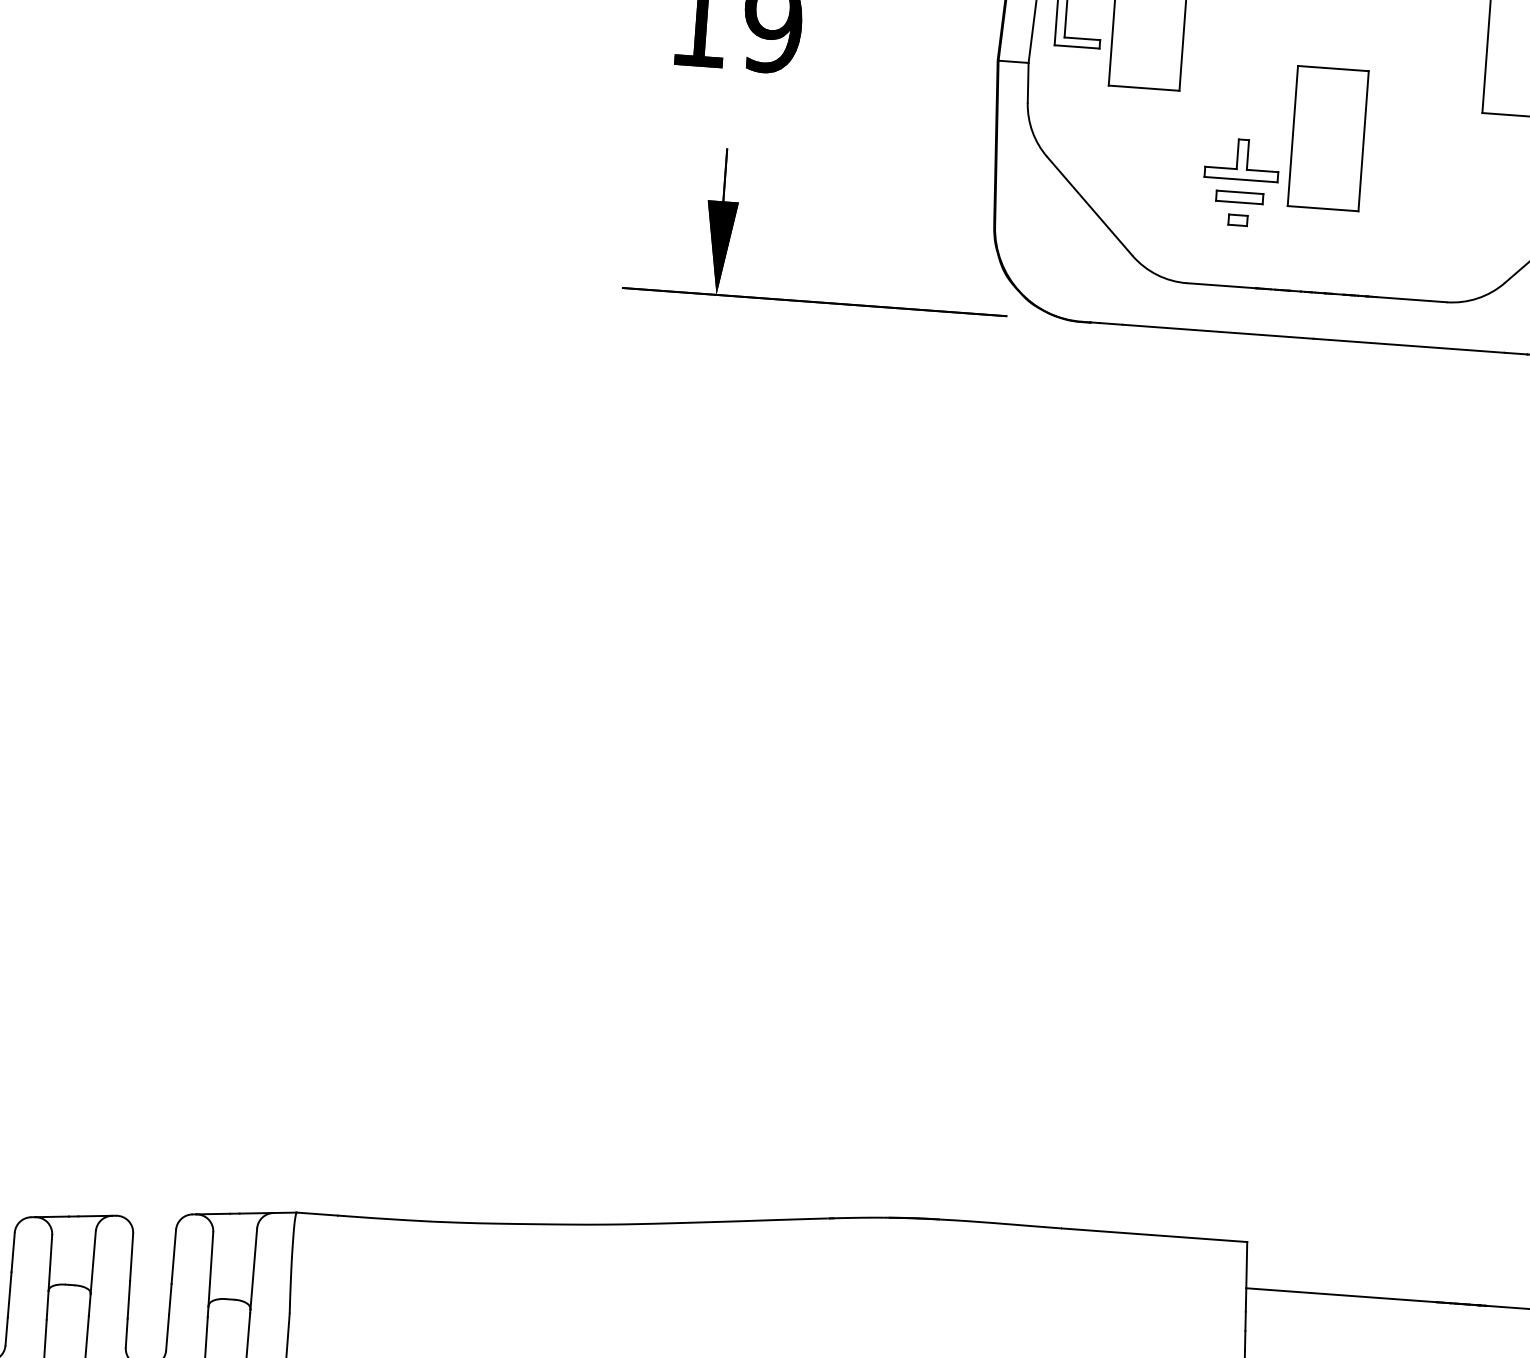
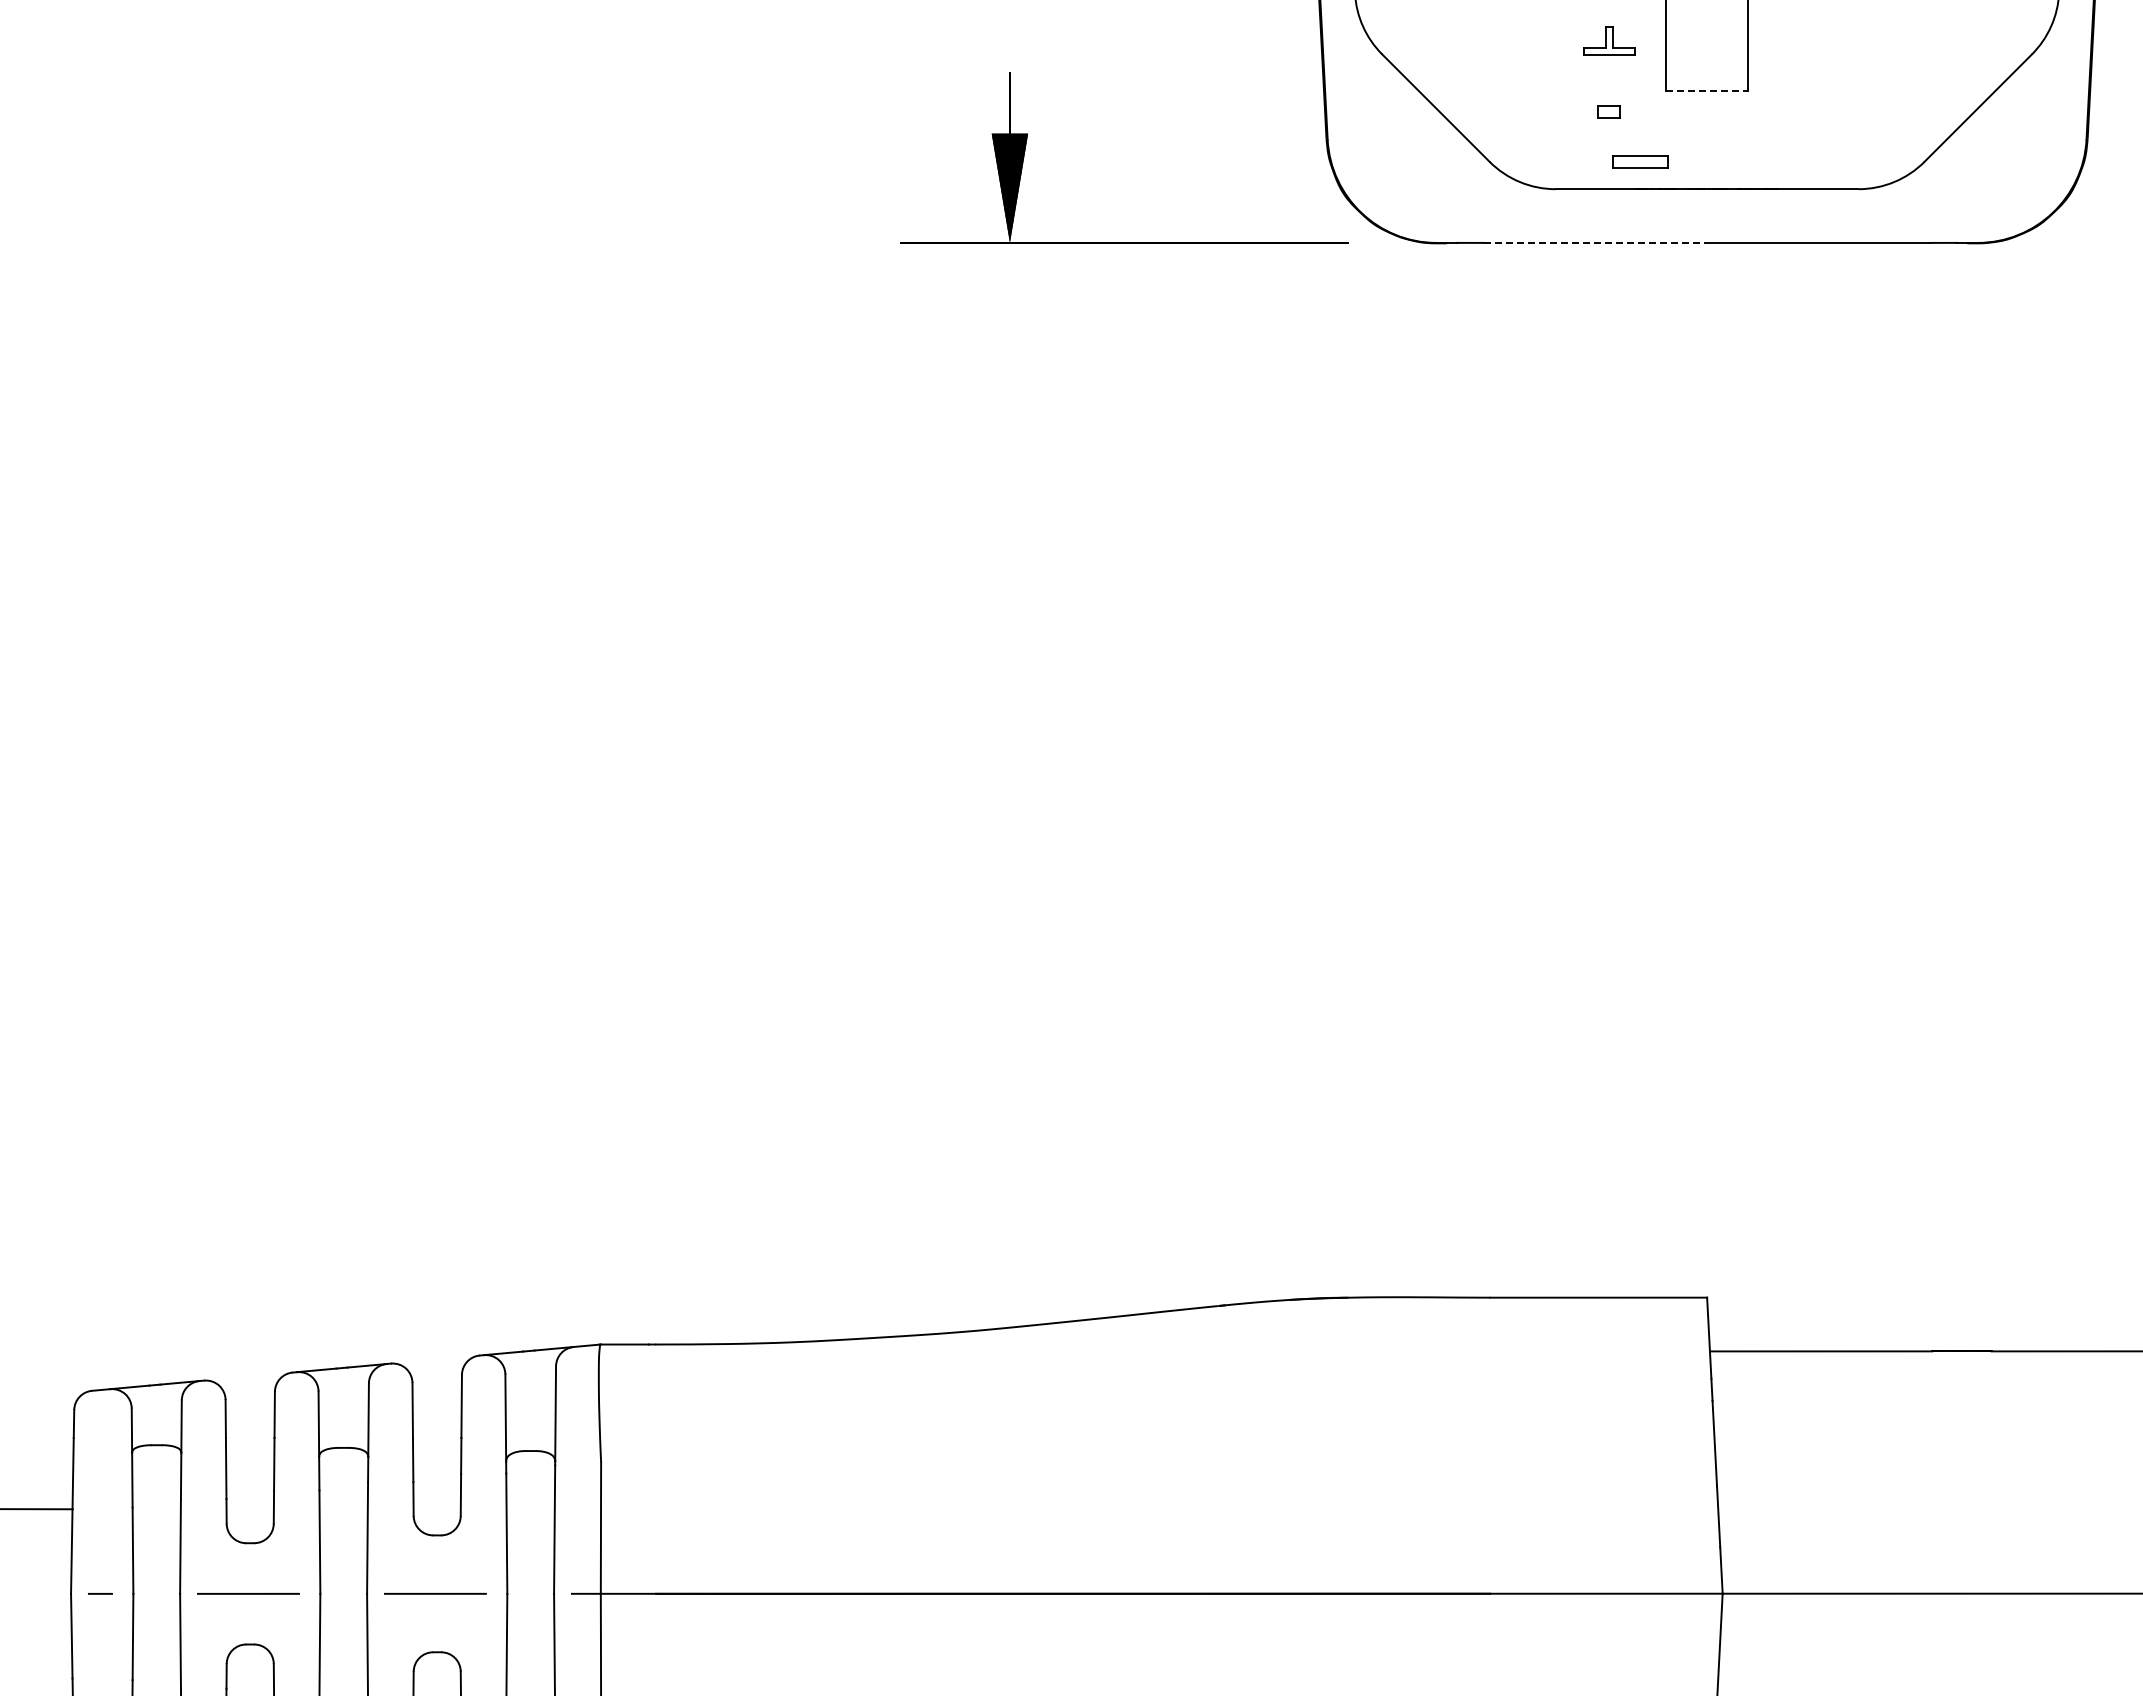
part: (1242, 159) -> (1609, 40), size x0.6
part: (1239, 196) -> (1640, 161), moved
line: (1323, 209) -> (1707, 91), solid -> dashed
line: (1218, 331) -> (1595, 242), solid -> dashed

